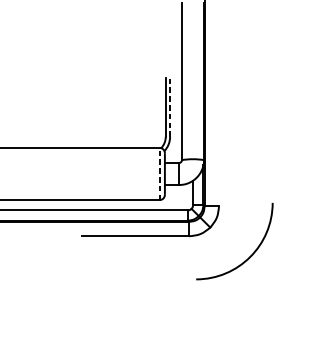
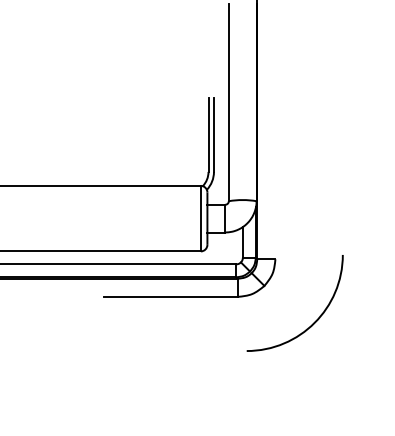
line: (169, 107) -> (213, 134), dashed -> solid
line: (159, 173) -> (200, 218), dashed -> solid

